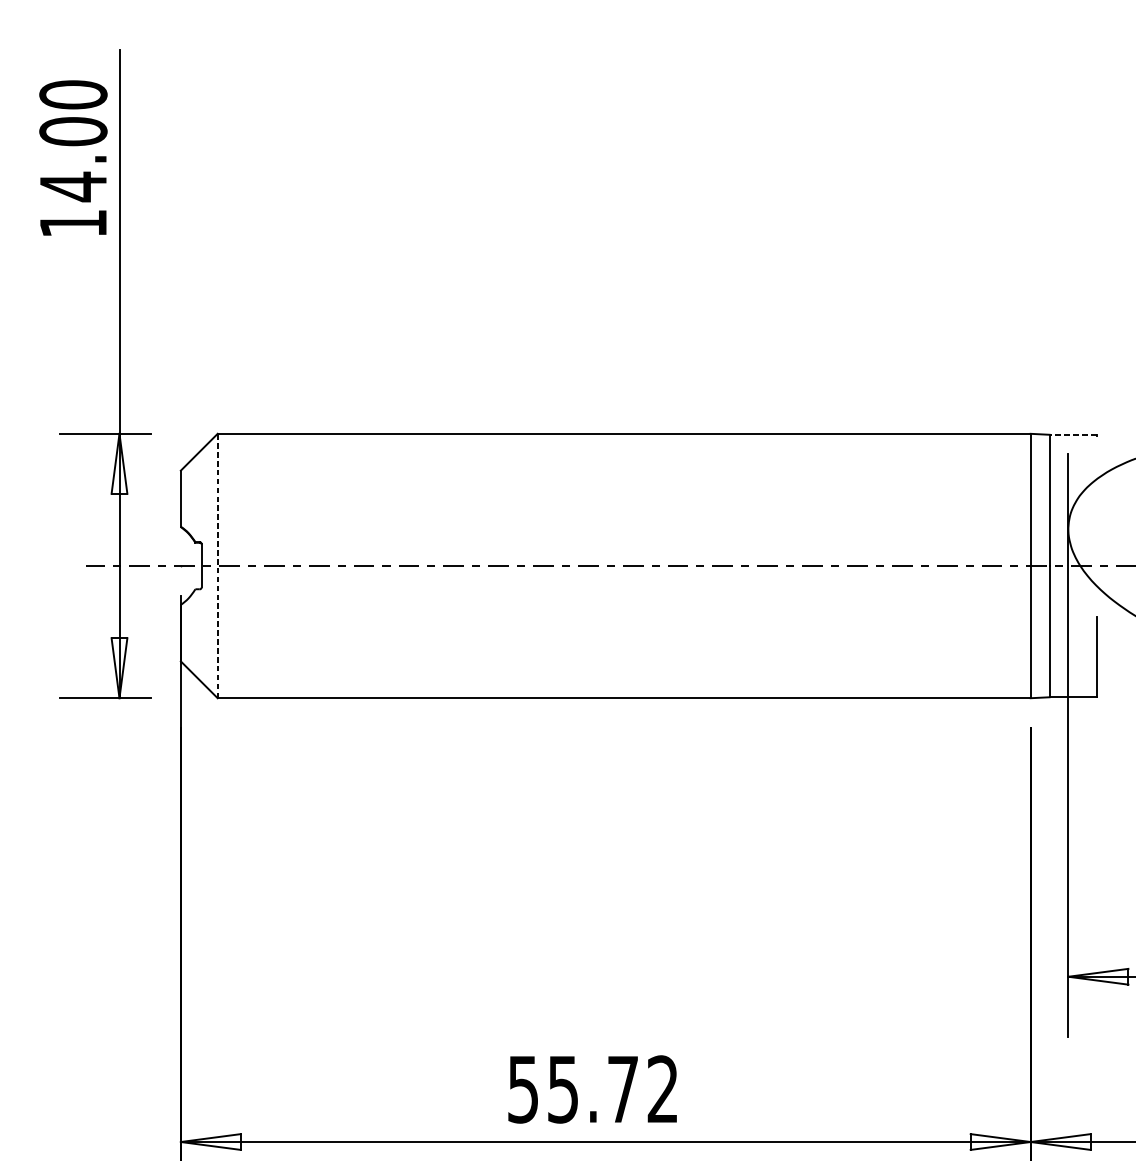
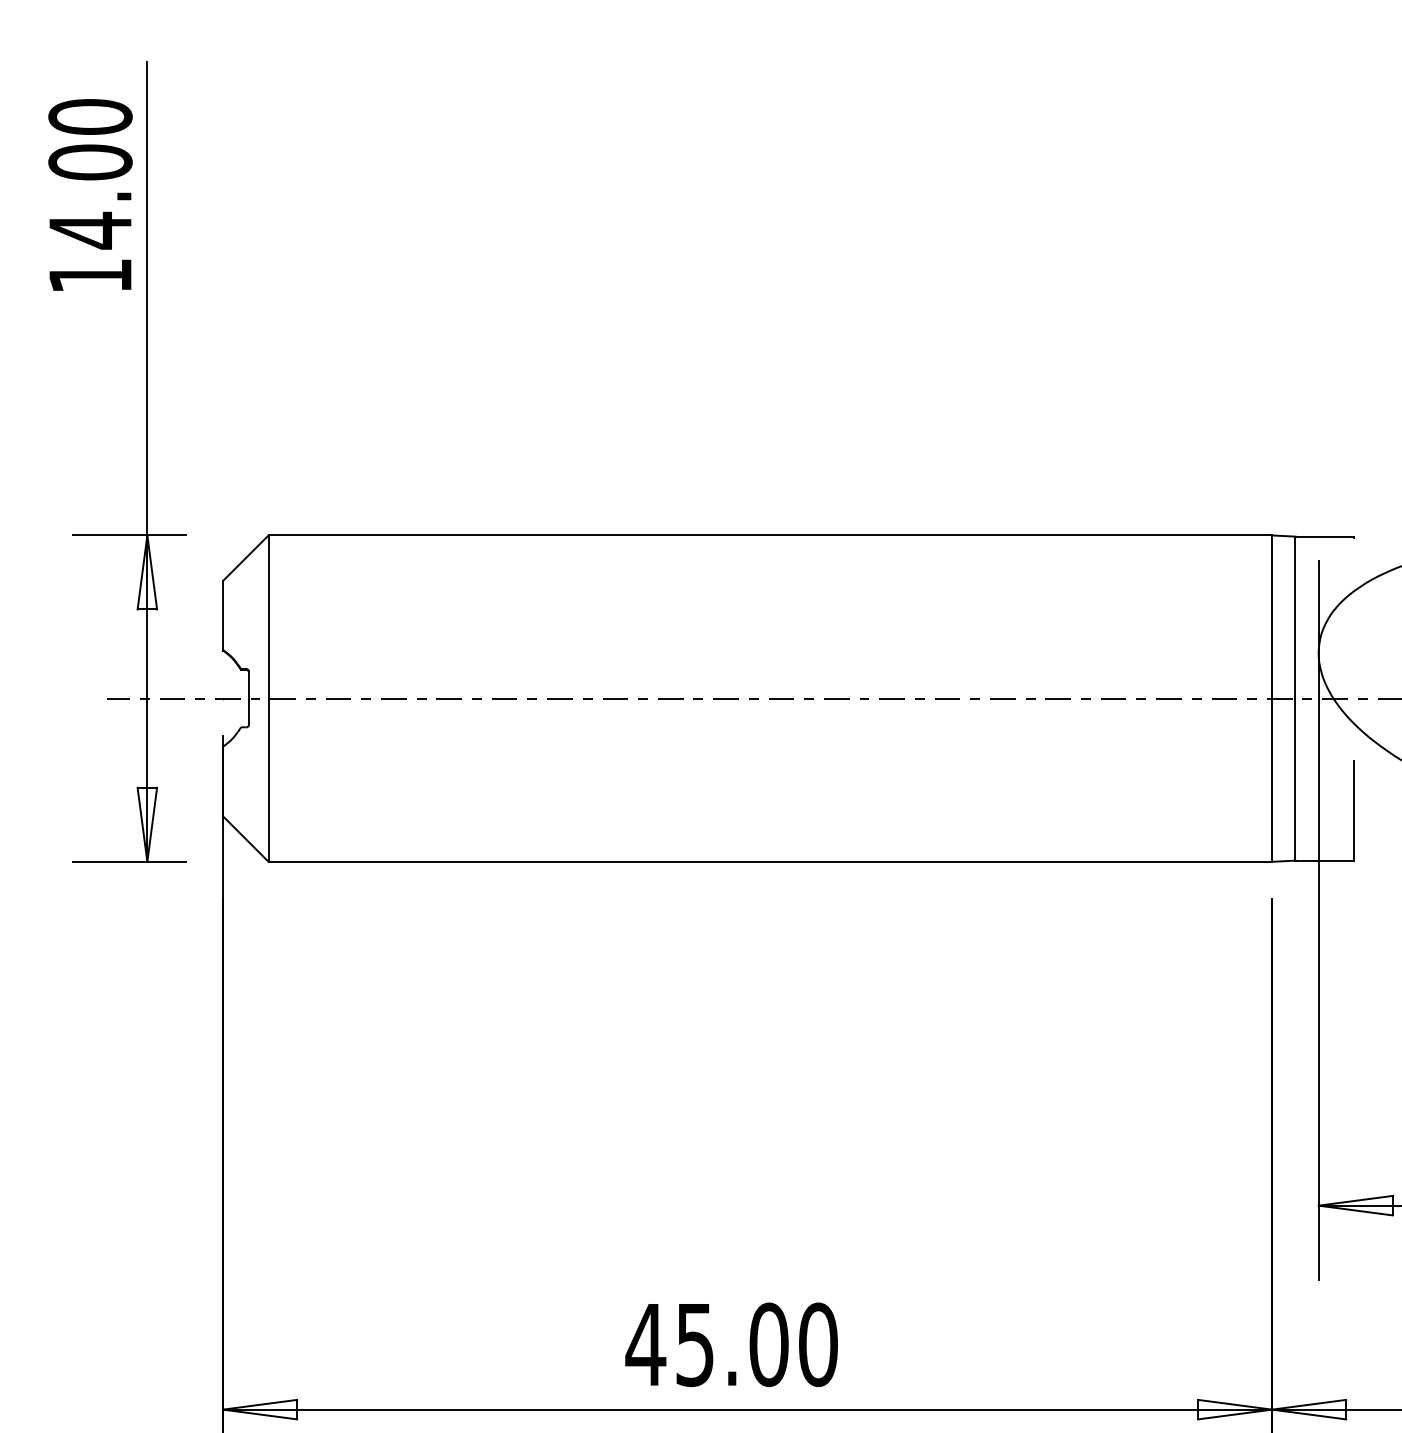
line: (1073, 434) -> (1324, 536), dashed -> solid
line: (217, 565) -> (268, 698), dashed -> solid
text: (592, 1089) -> (731, 1344), 55.72 -> 45.00

